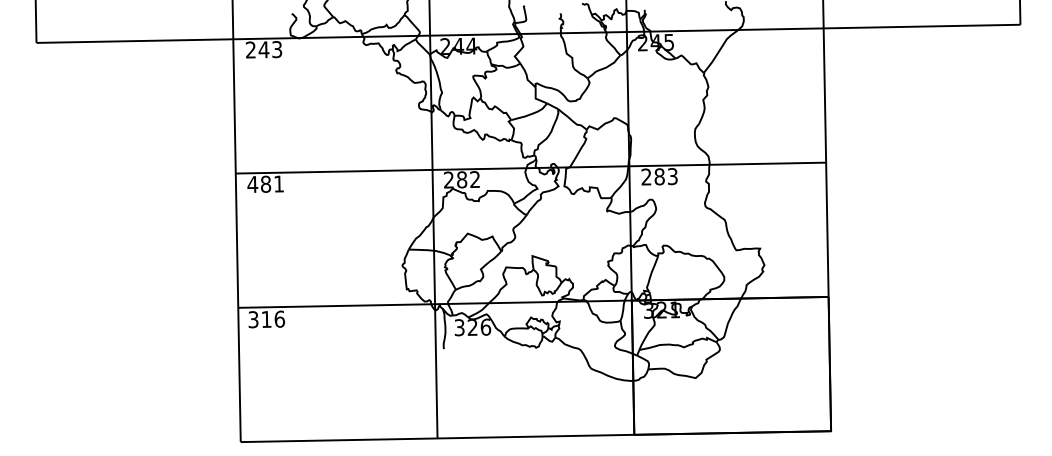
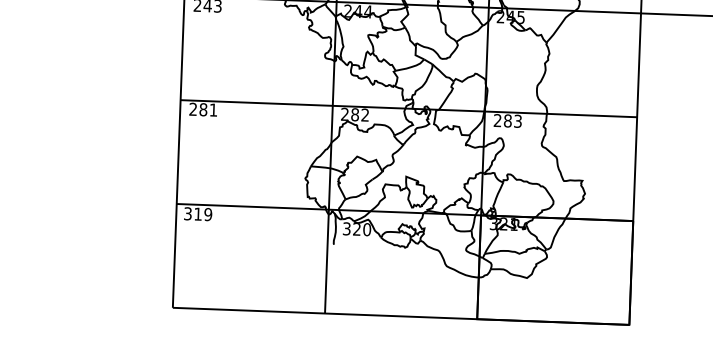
text: (252, 184) -> (193, 109), 481 -> 281
text: (279, 318) -> (208, 214), 316 -> 319
text: (485, 326) -> (366, 229), 326 -> 320

